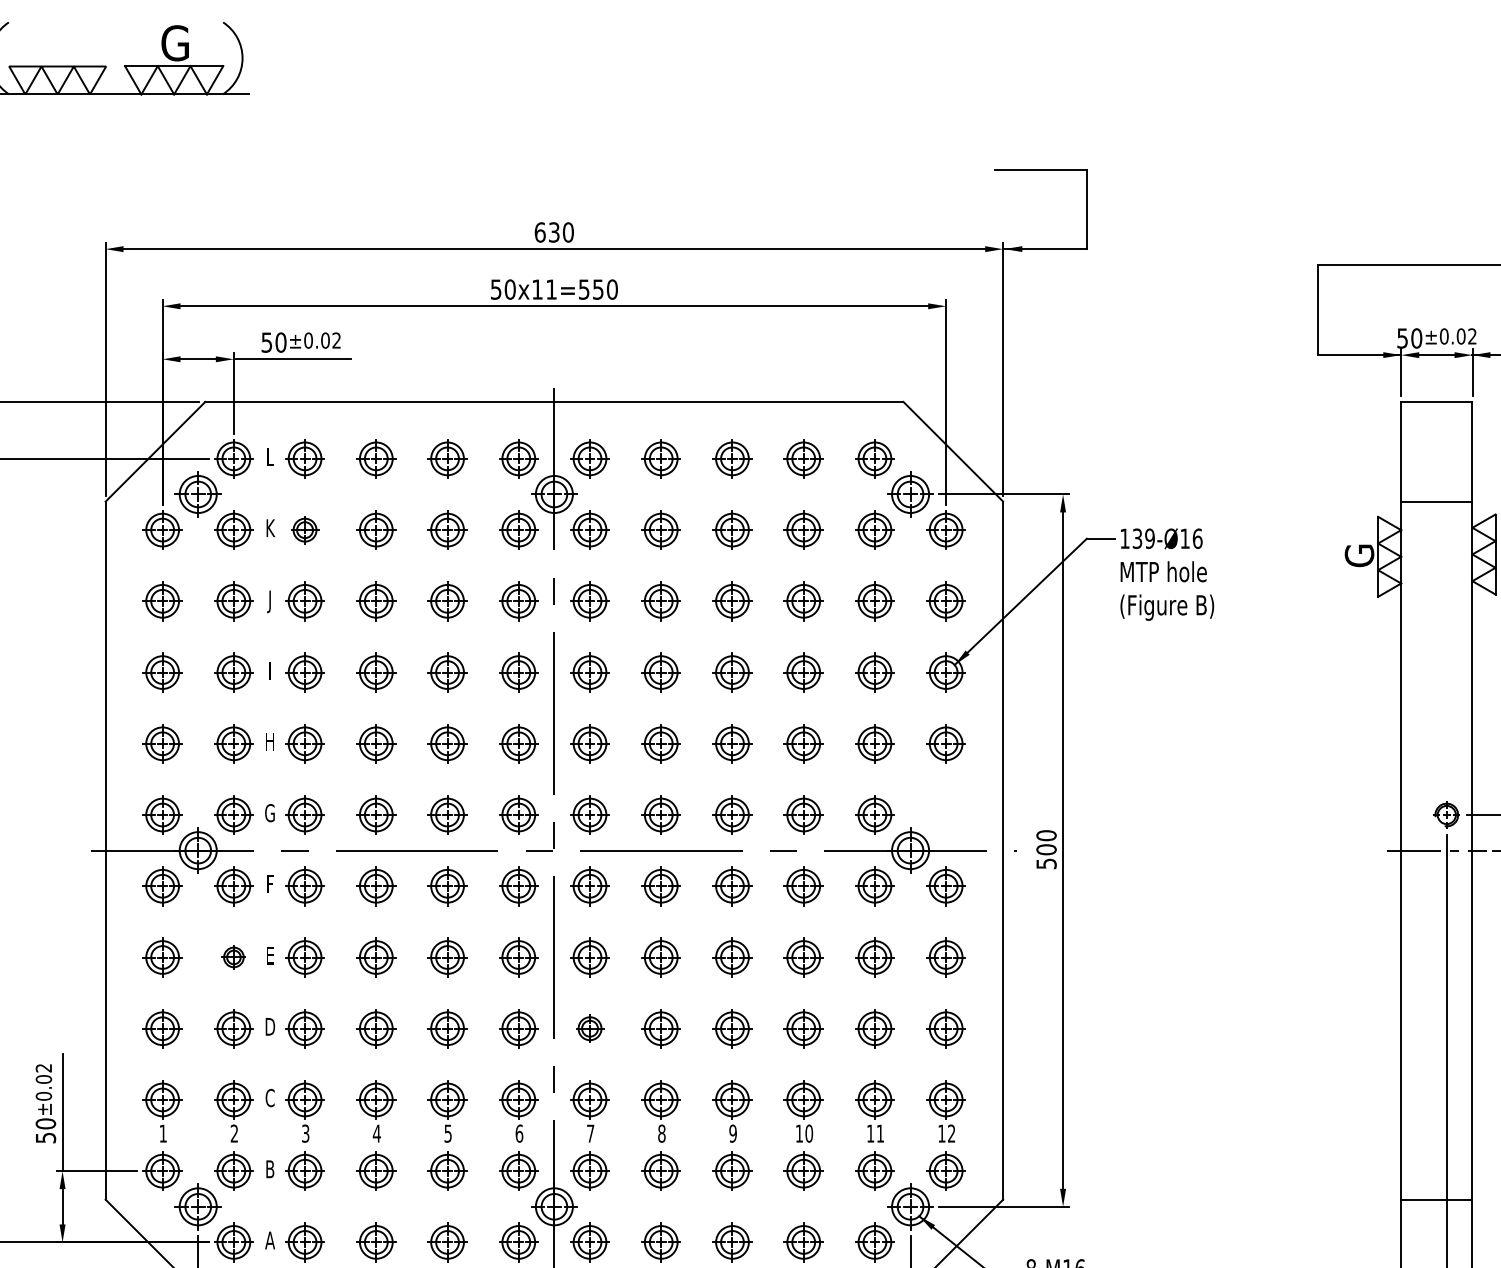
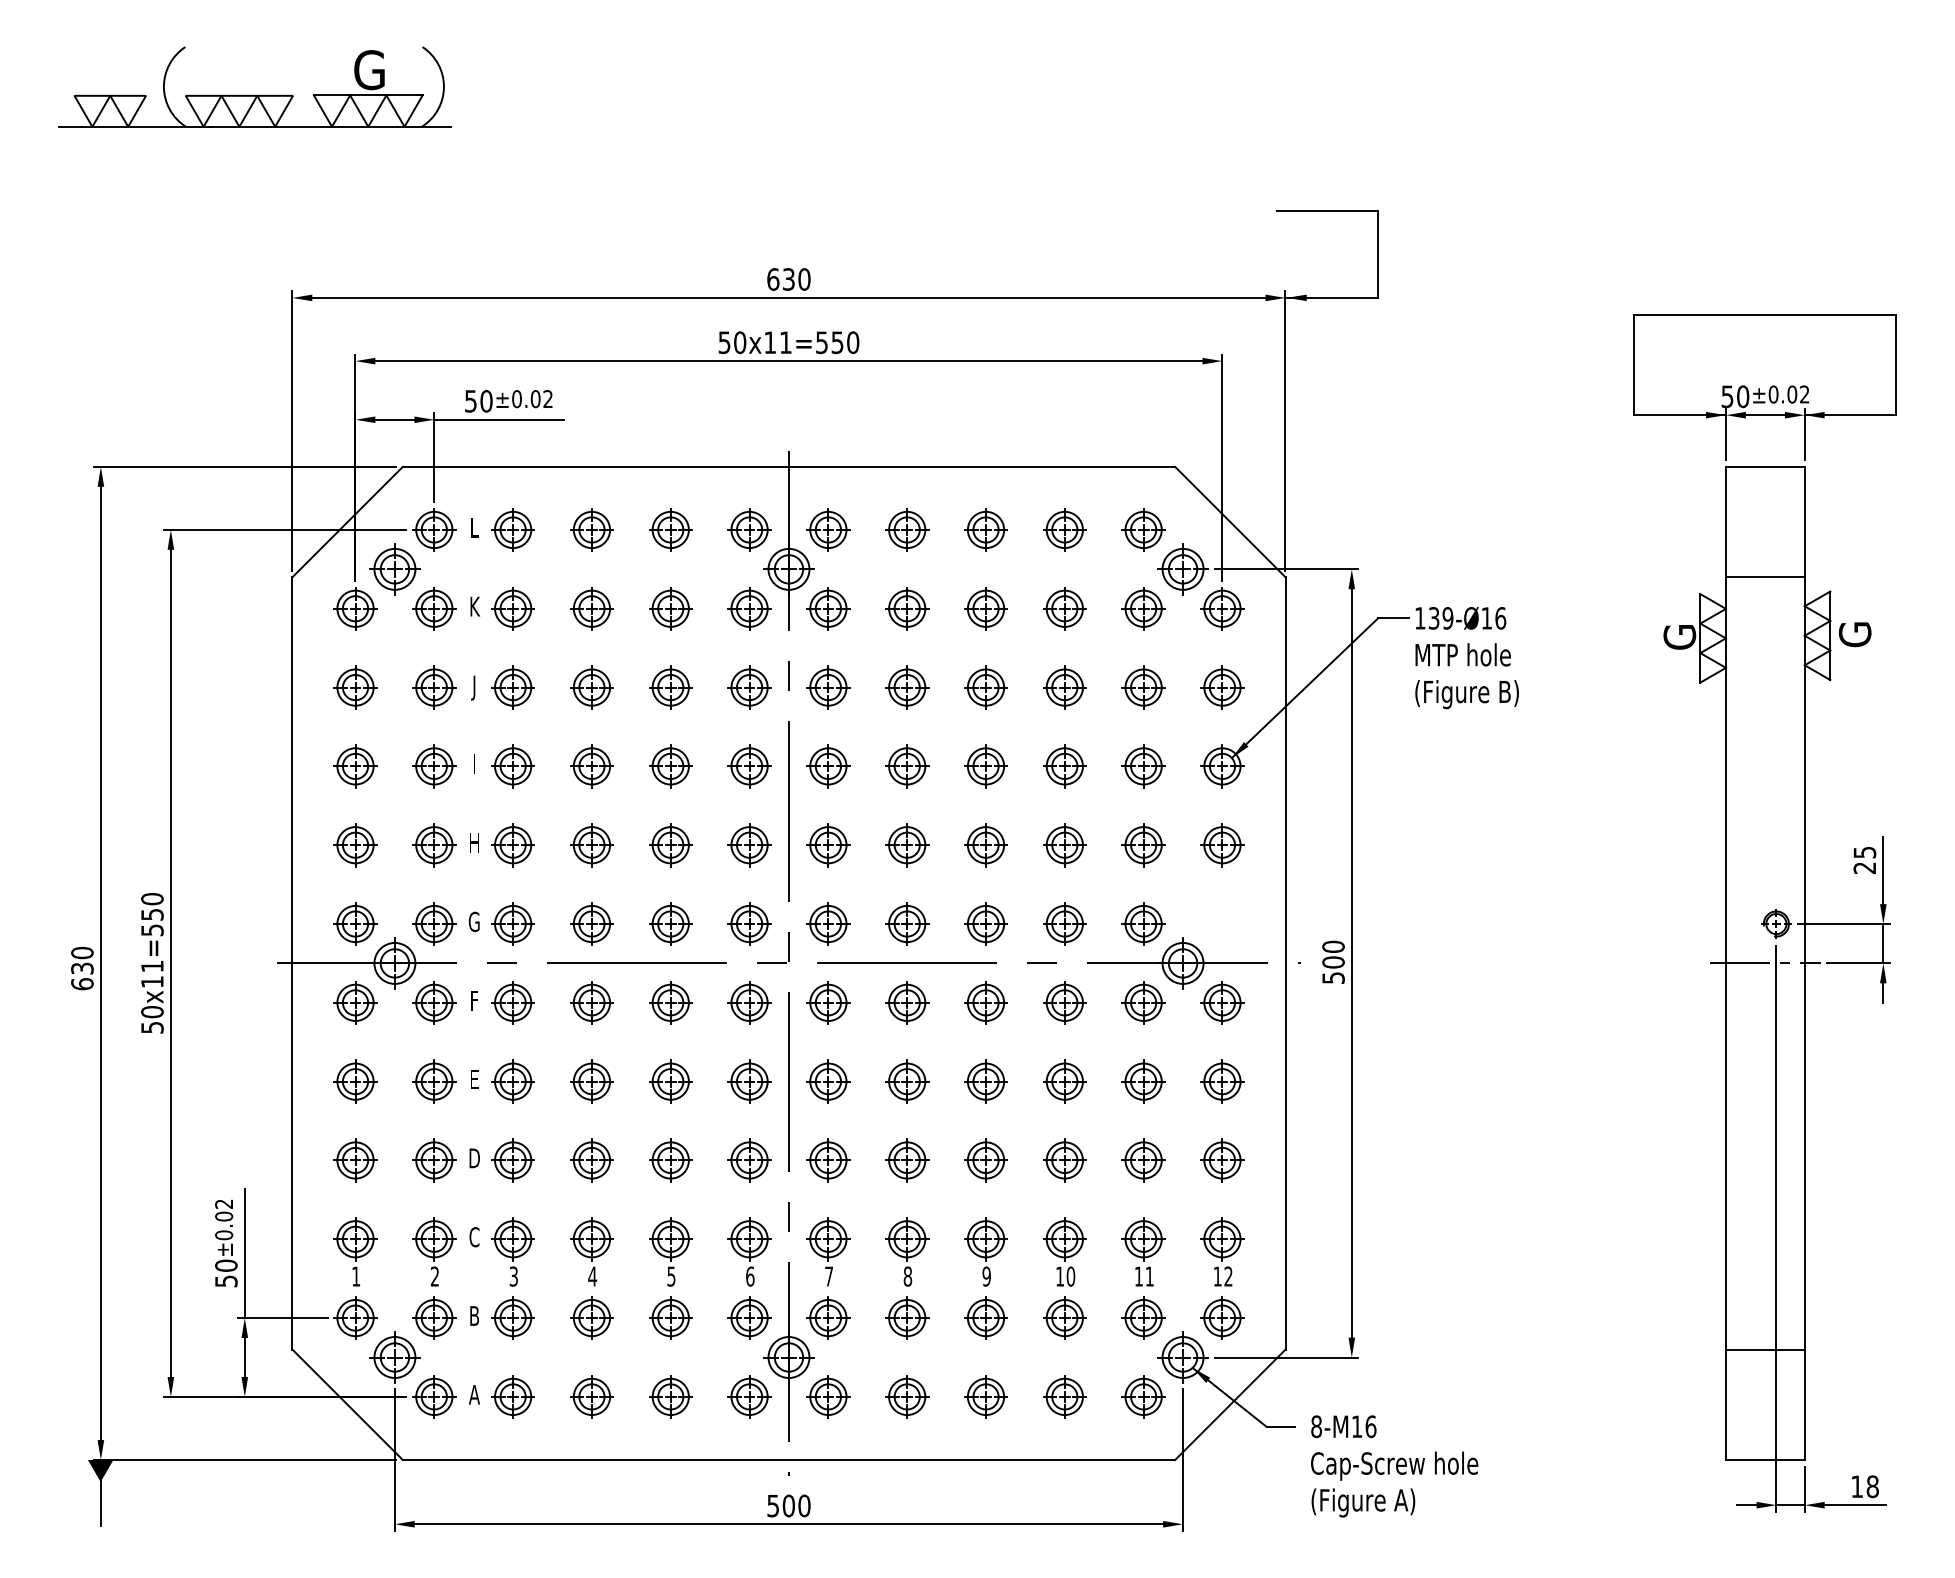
part: (304, 529) -> (512, 608), size x1.43
part: (234, 957) -> (434, 1081), size x1.67
part: (590, 1028) -> (828, 1160), size x1.43

